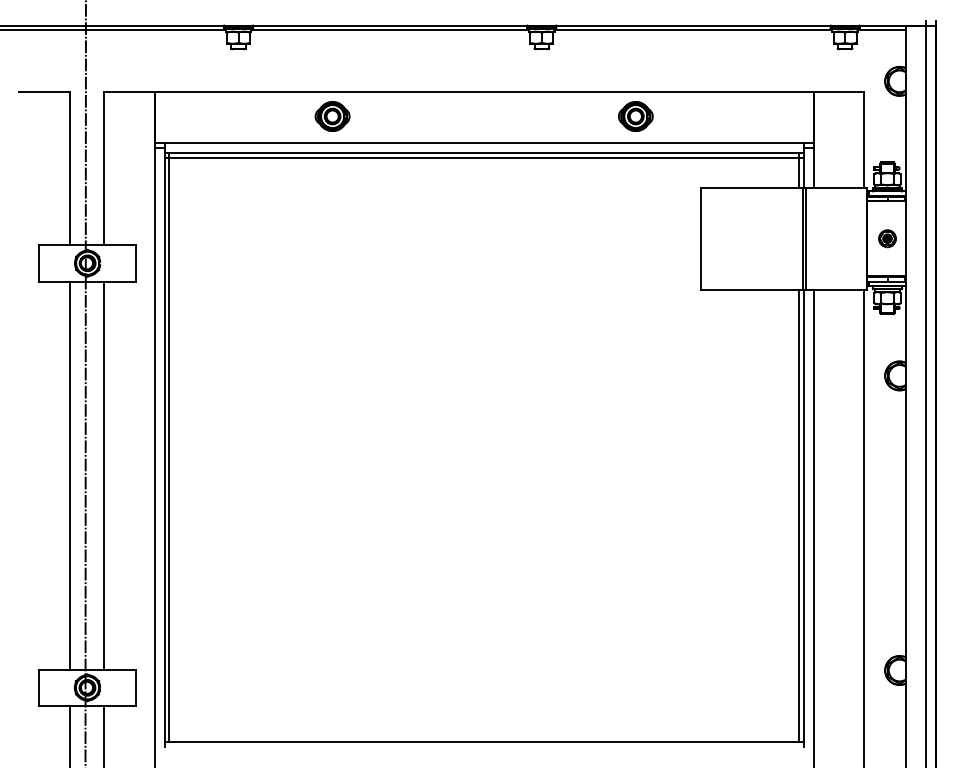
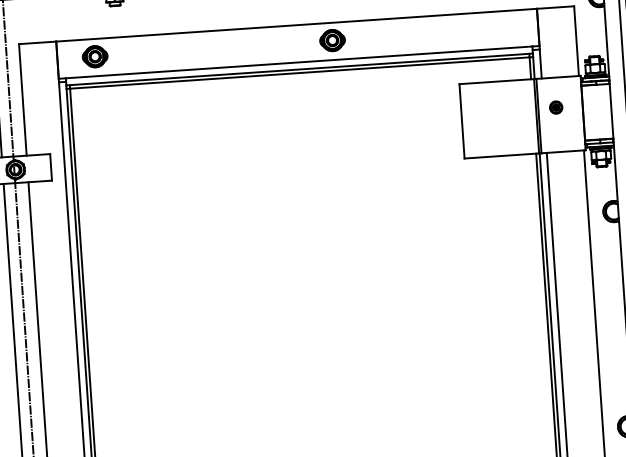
part: (332, 116) -> (95, 56), moved
part: (635, 116) -> (332, 40), moved
part: (887, 238) -> (556, 107), moved

